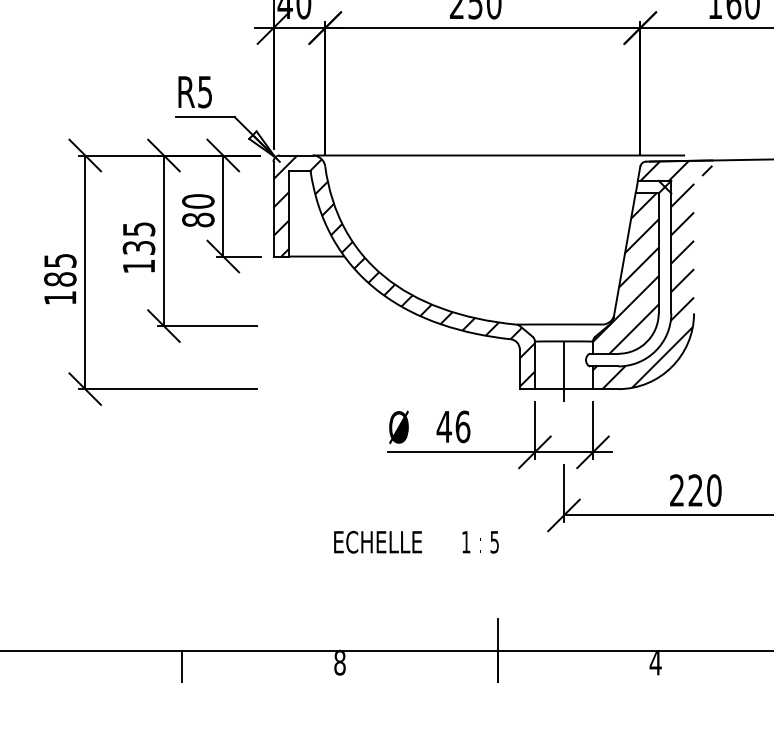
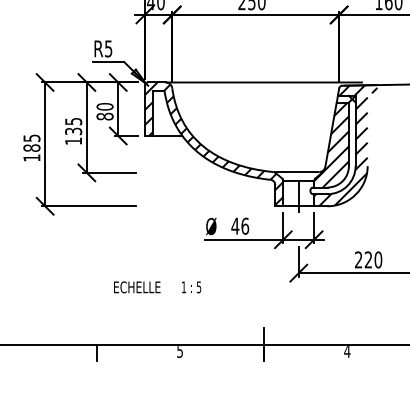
text: (416, 542) -> (157, 287), moved
text: (340, 663) -> (180, 351), 8 -> 5

